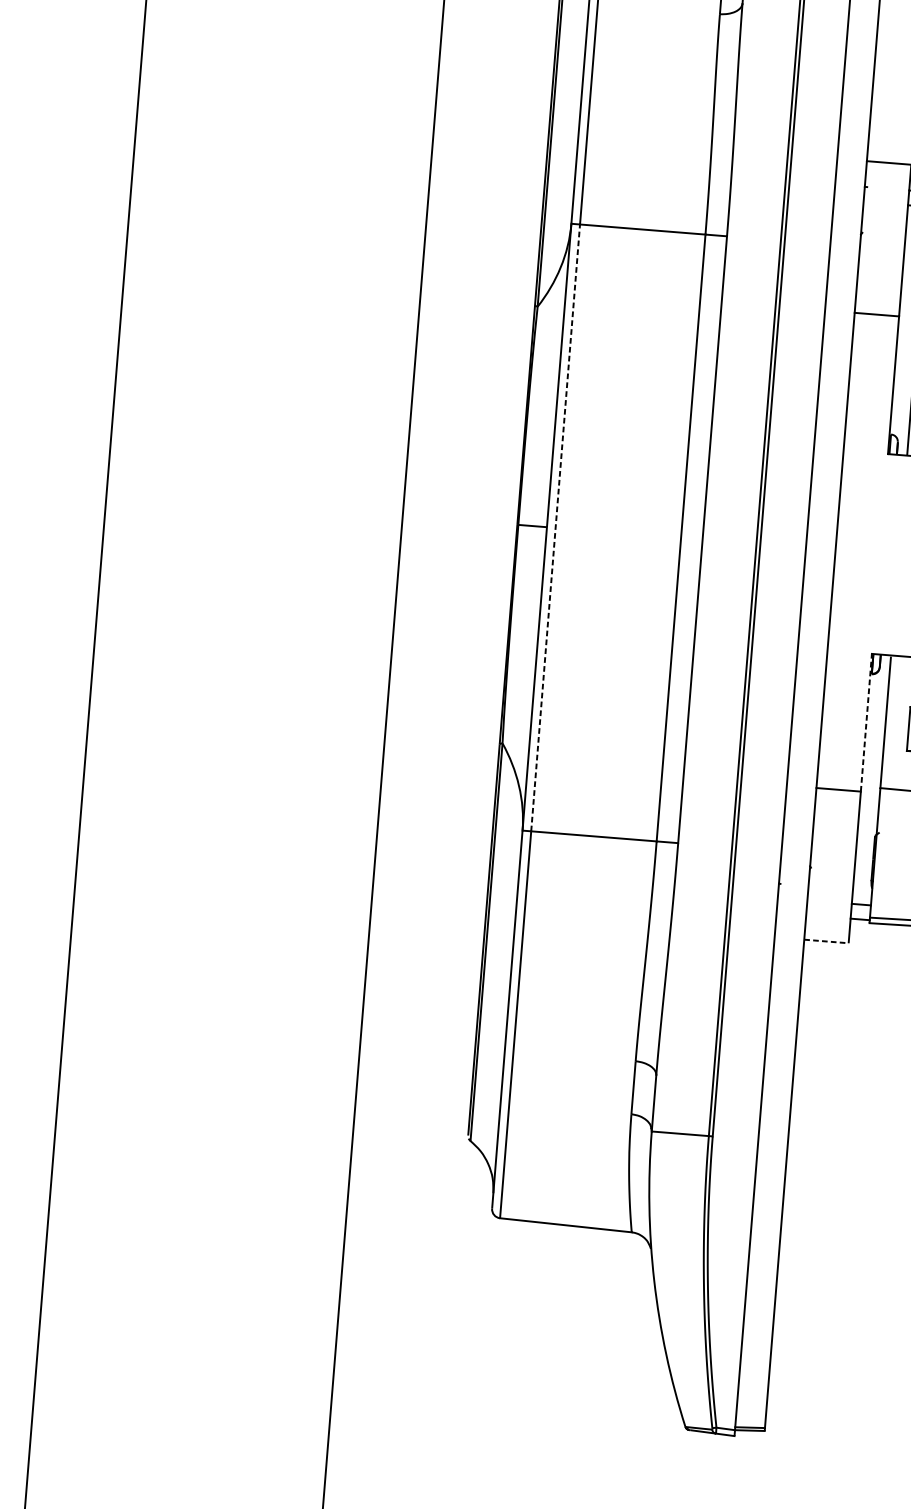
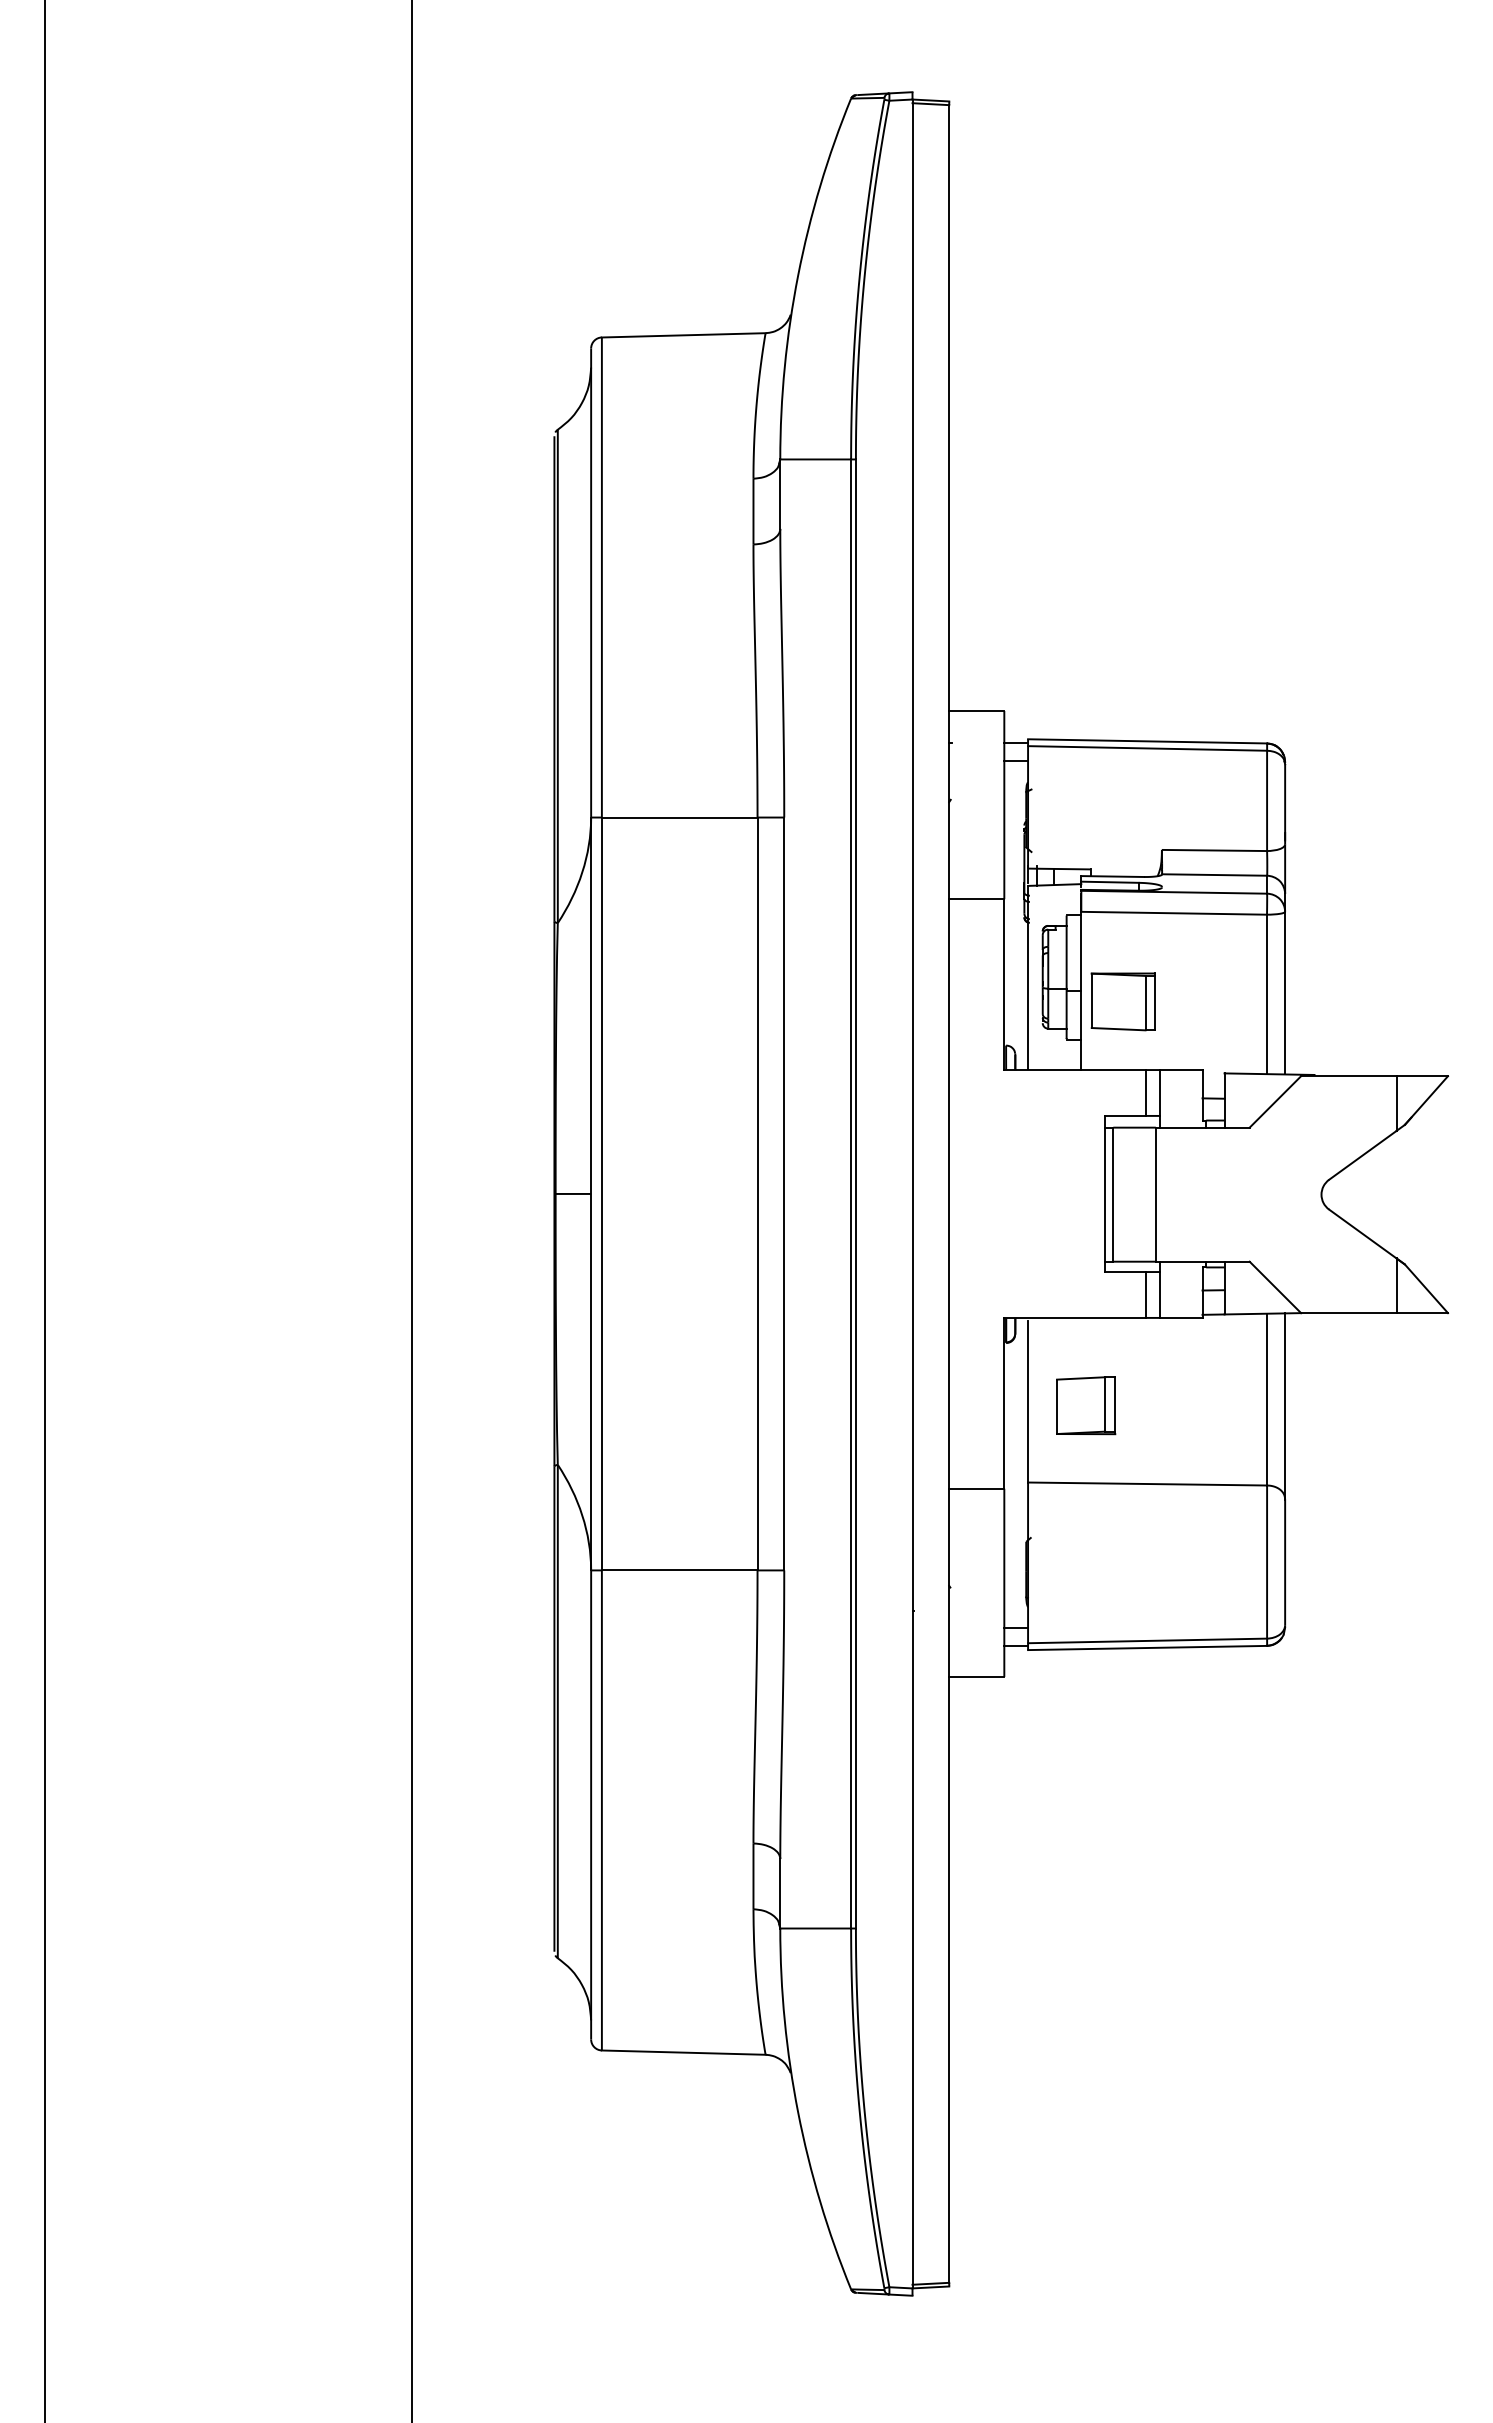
line: (555, 527) -> (601, 1193), dashed -> solid
line: (866, 722) -> (1004, 1402), dashed -> solid
line: (826, 941) -> (976, 1676), dashed -> solid

